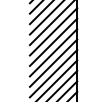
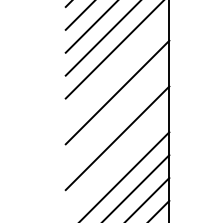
line: (53, 31) -> (117, 68), removed
line: (53, 52) -> (117, 114), removed
line: (53, 73) -> (117, 160), removed

